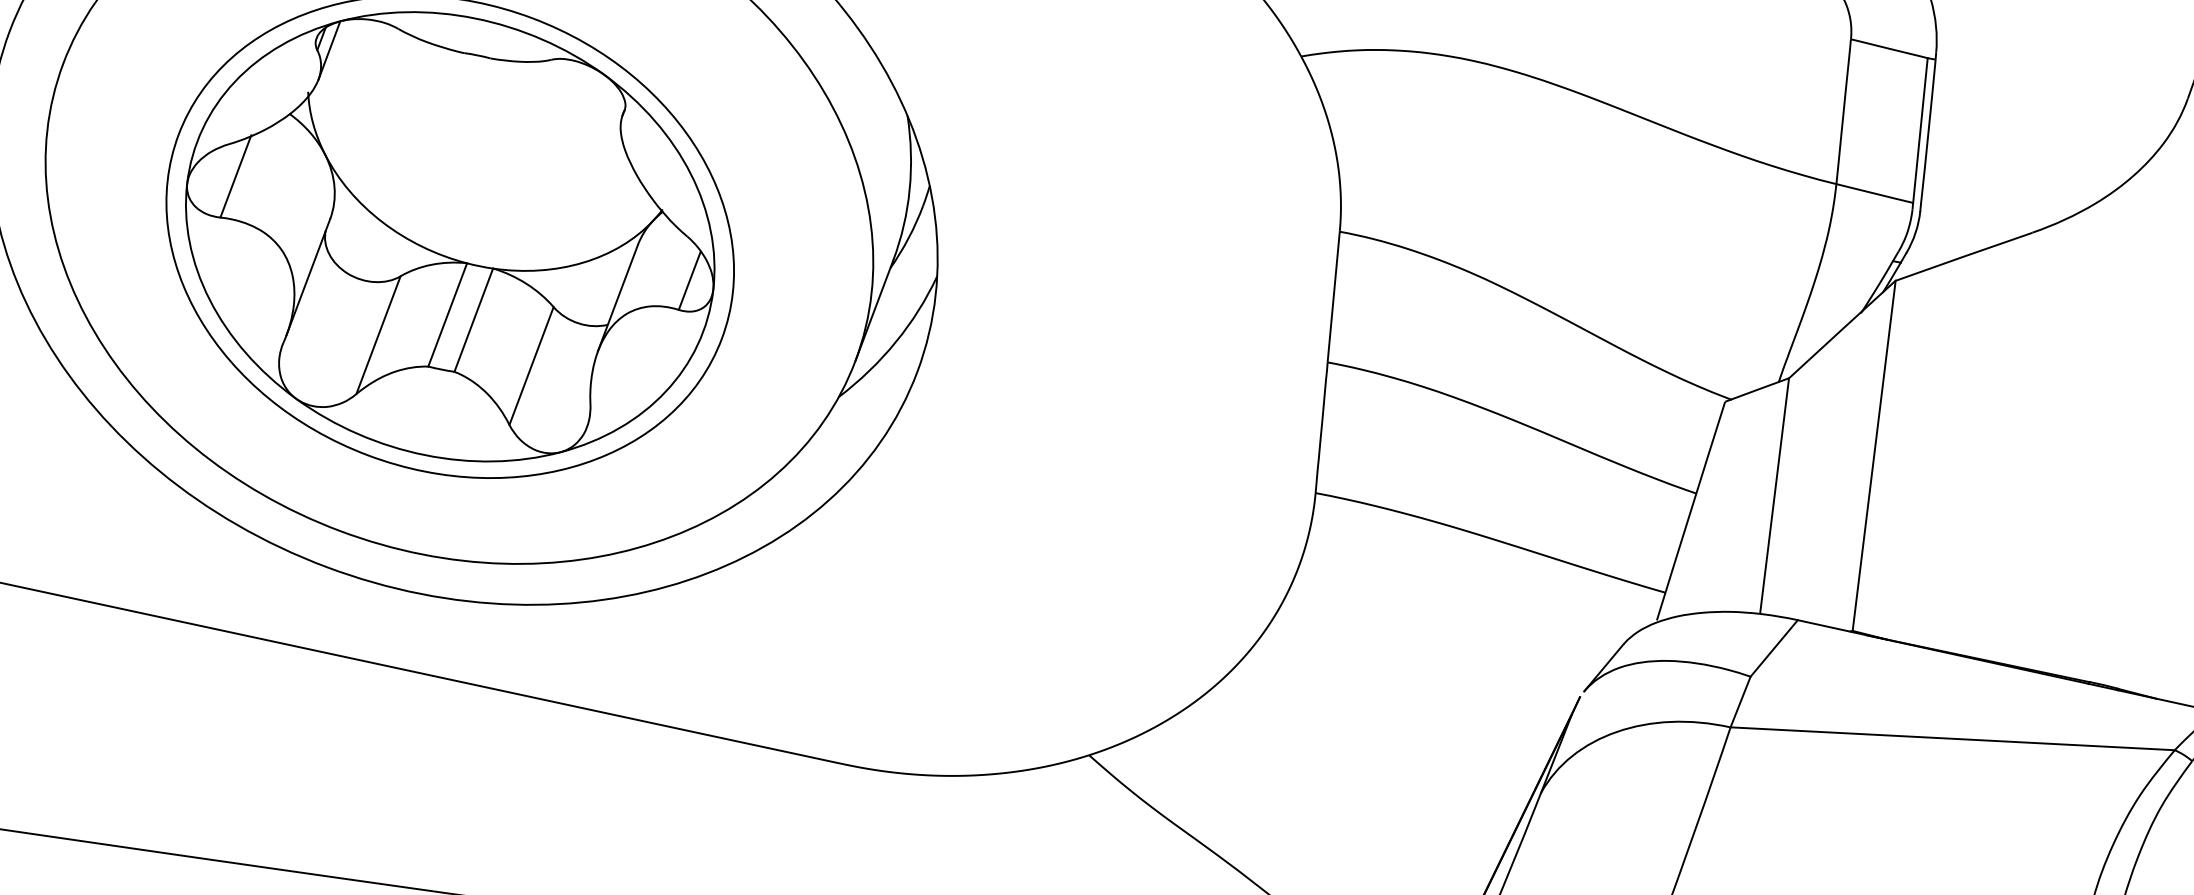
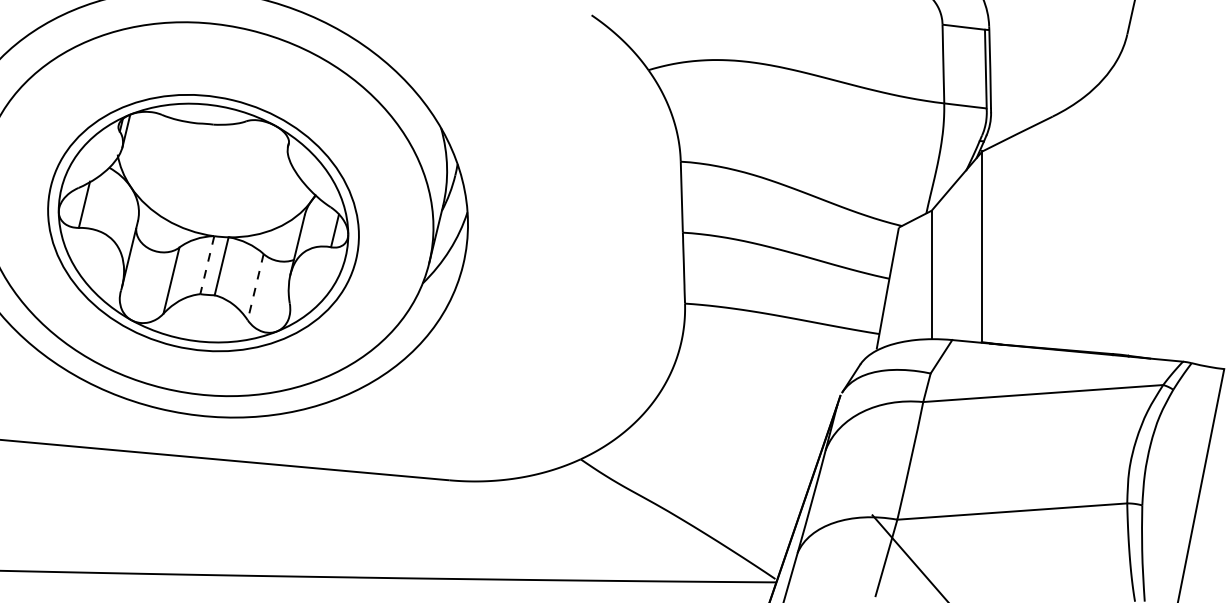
line: (447, 315) -> (207, 265), solid -> dashed
line: (531, 366) -> (255, 287), solid -> dashed

